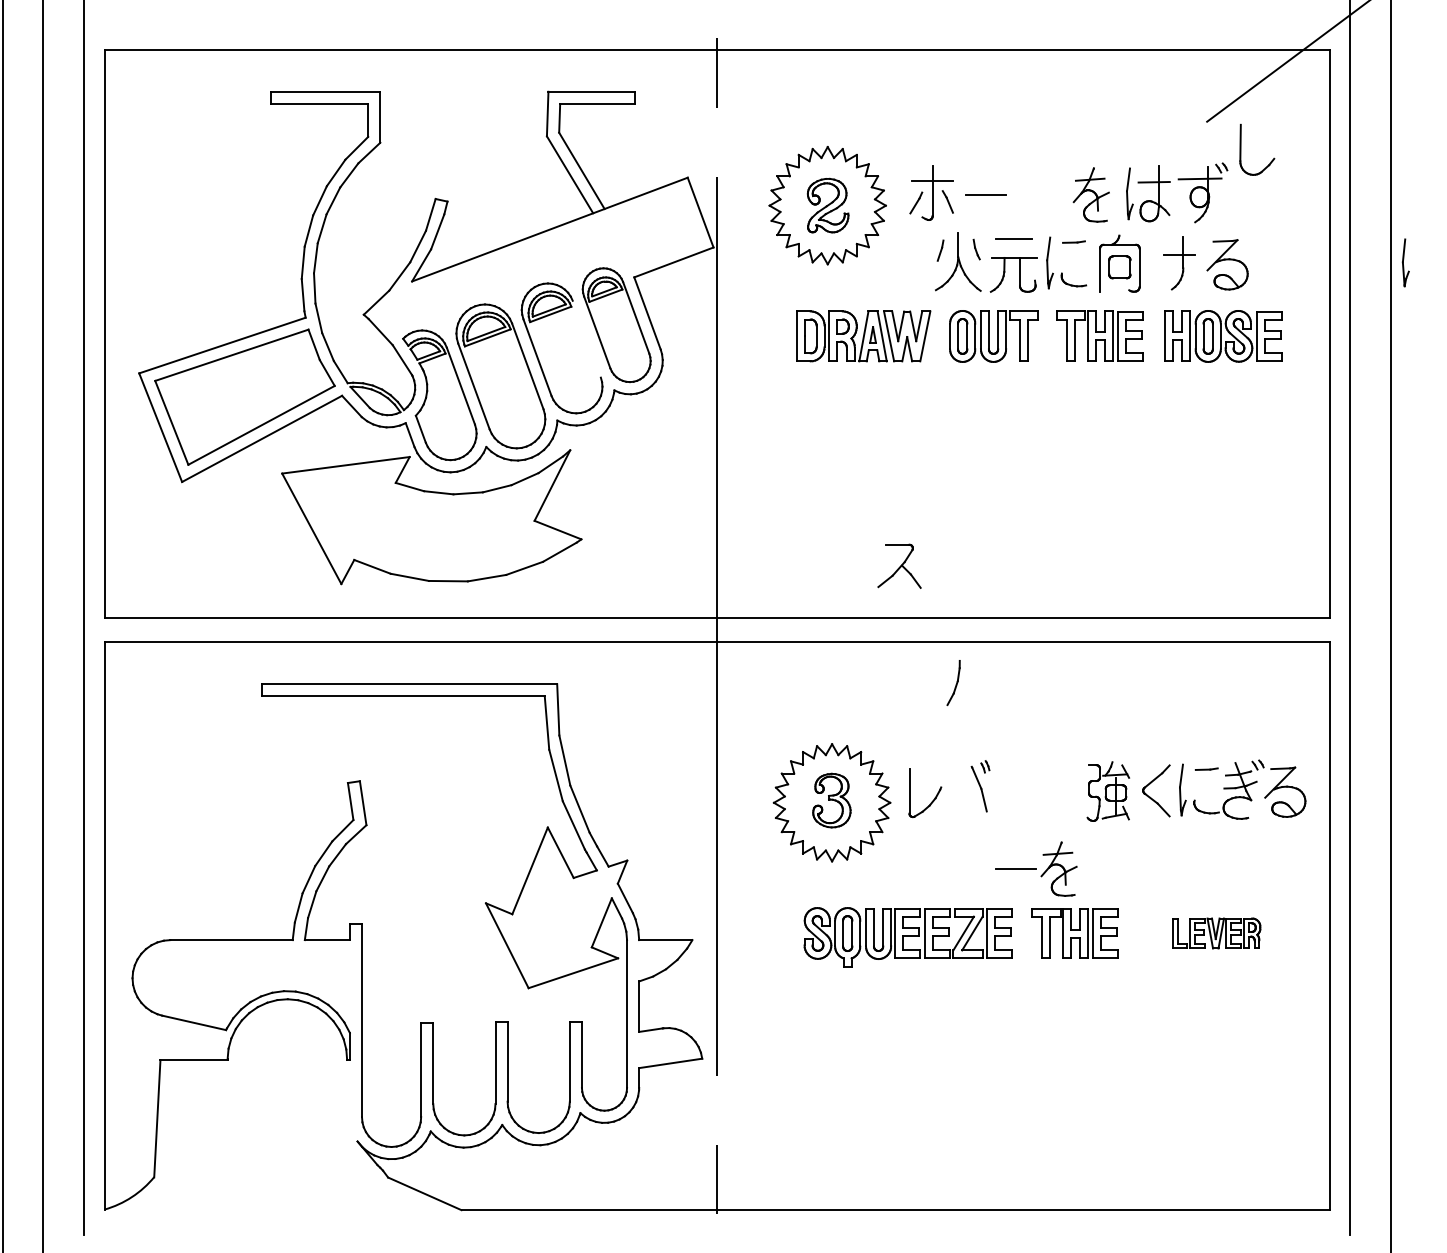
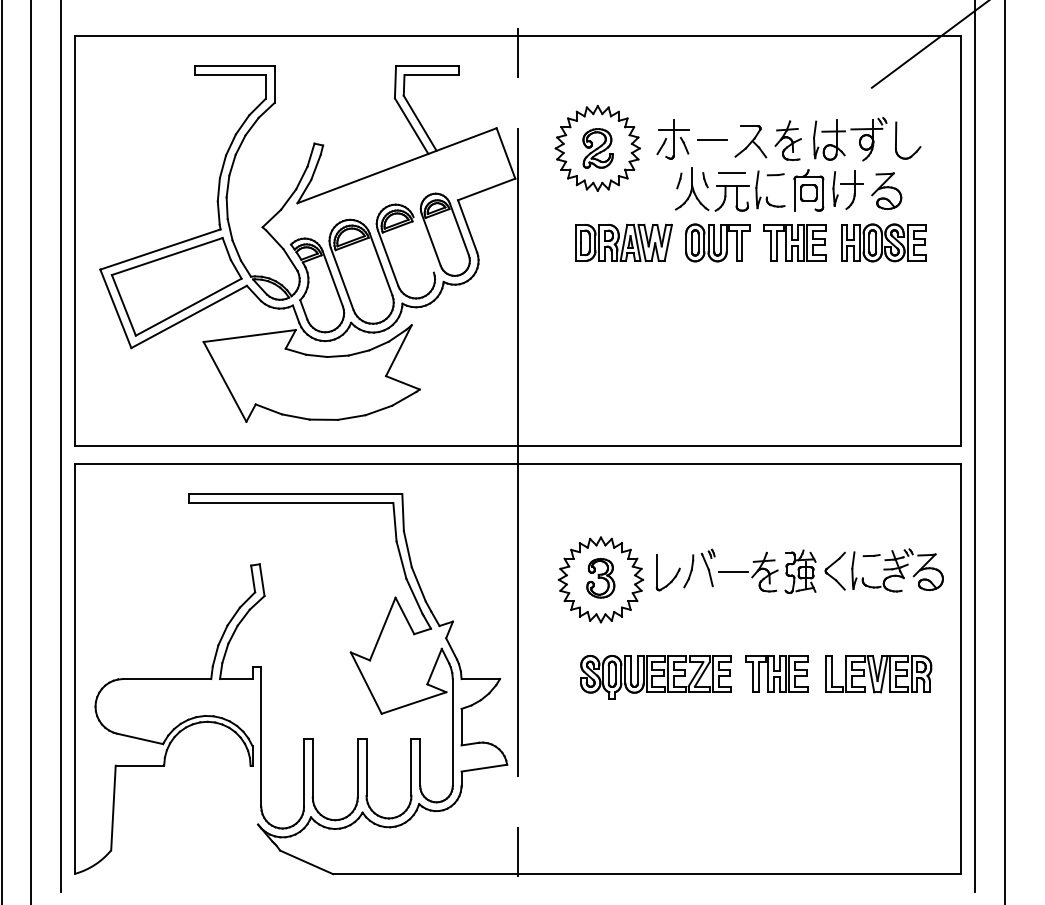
part: (1241, 149) -> (896, 140), moved
part: (1405, 262) -> (835, 188), moved
part: (899, 565) -> (750, 141), moved
part: (953, 683) -> (688, 571), moved
part: (1036, 868) -> (748, 571), moved
part: (1216, 933) -> (878, 674), size x1.67

